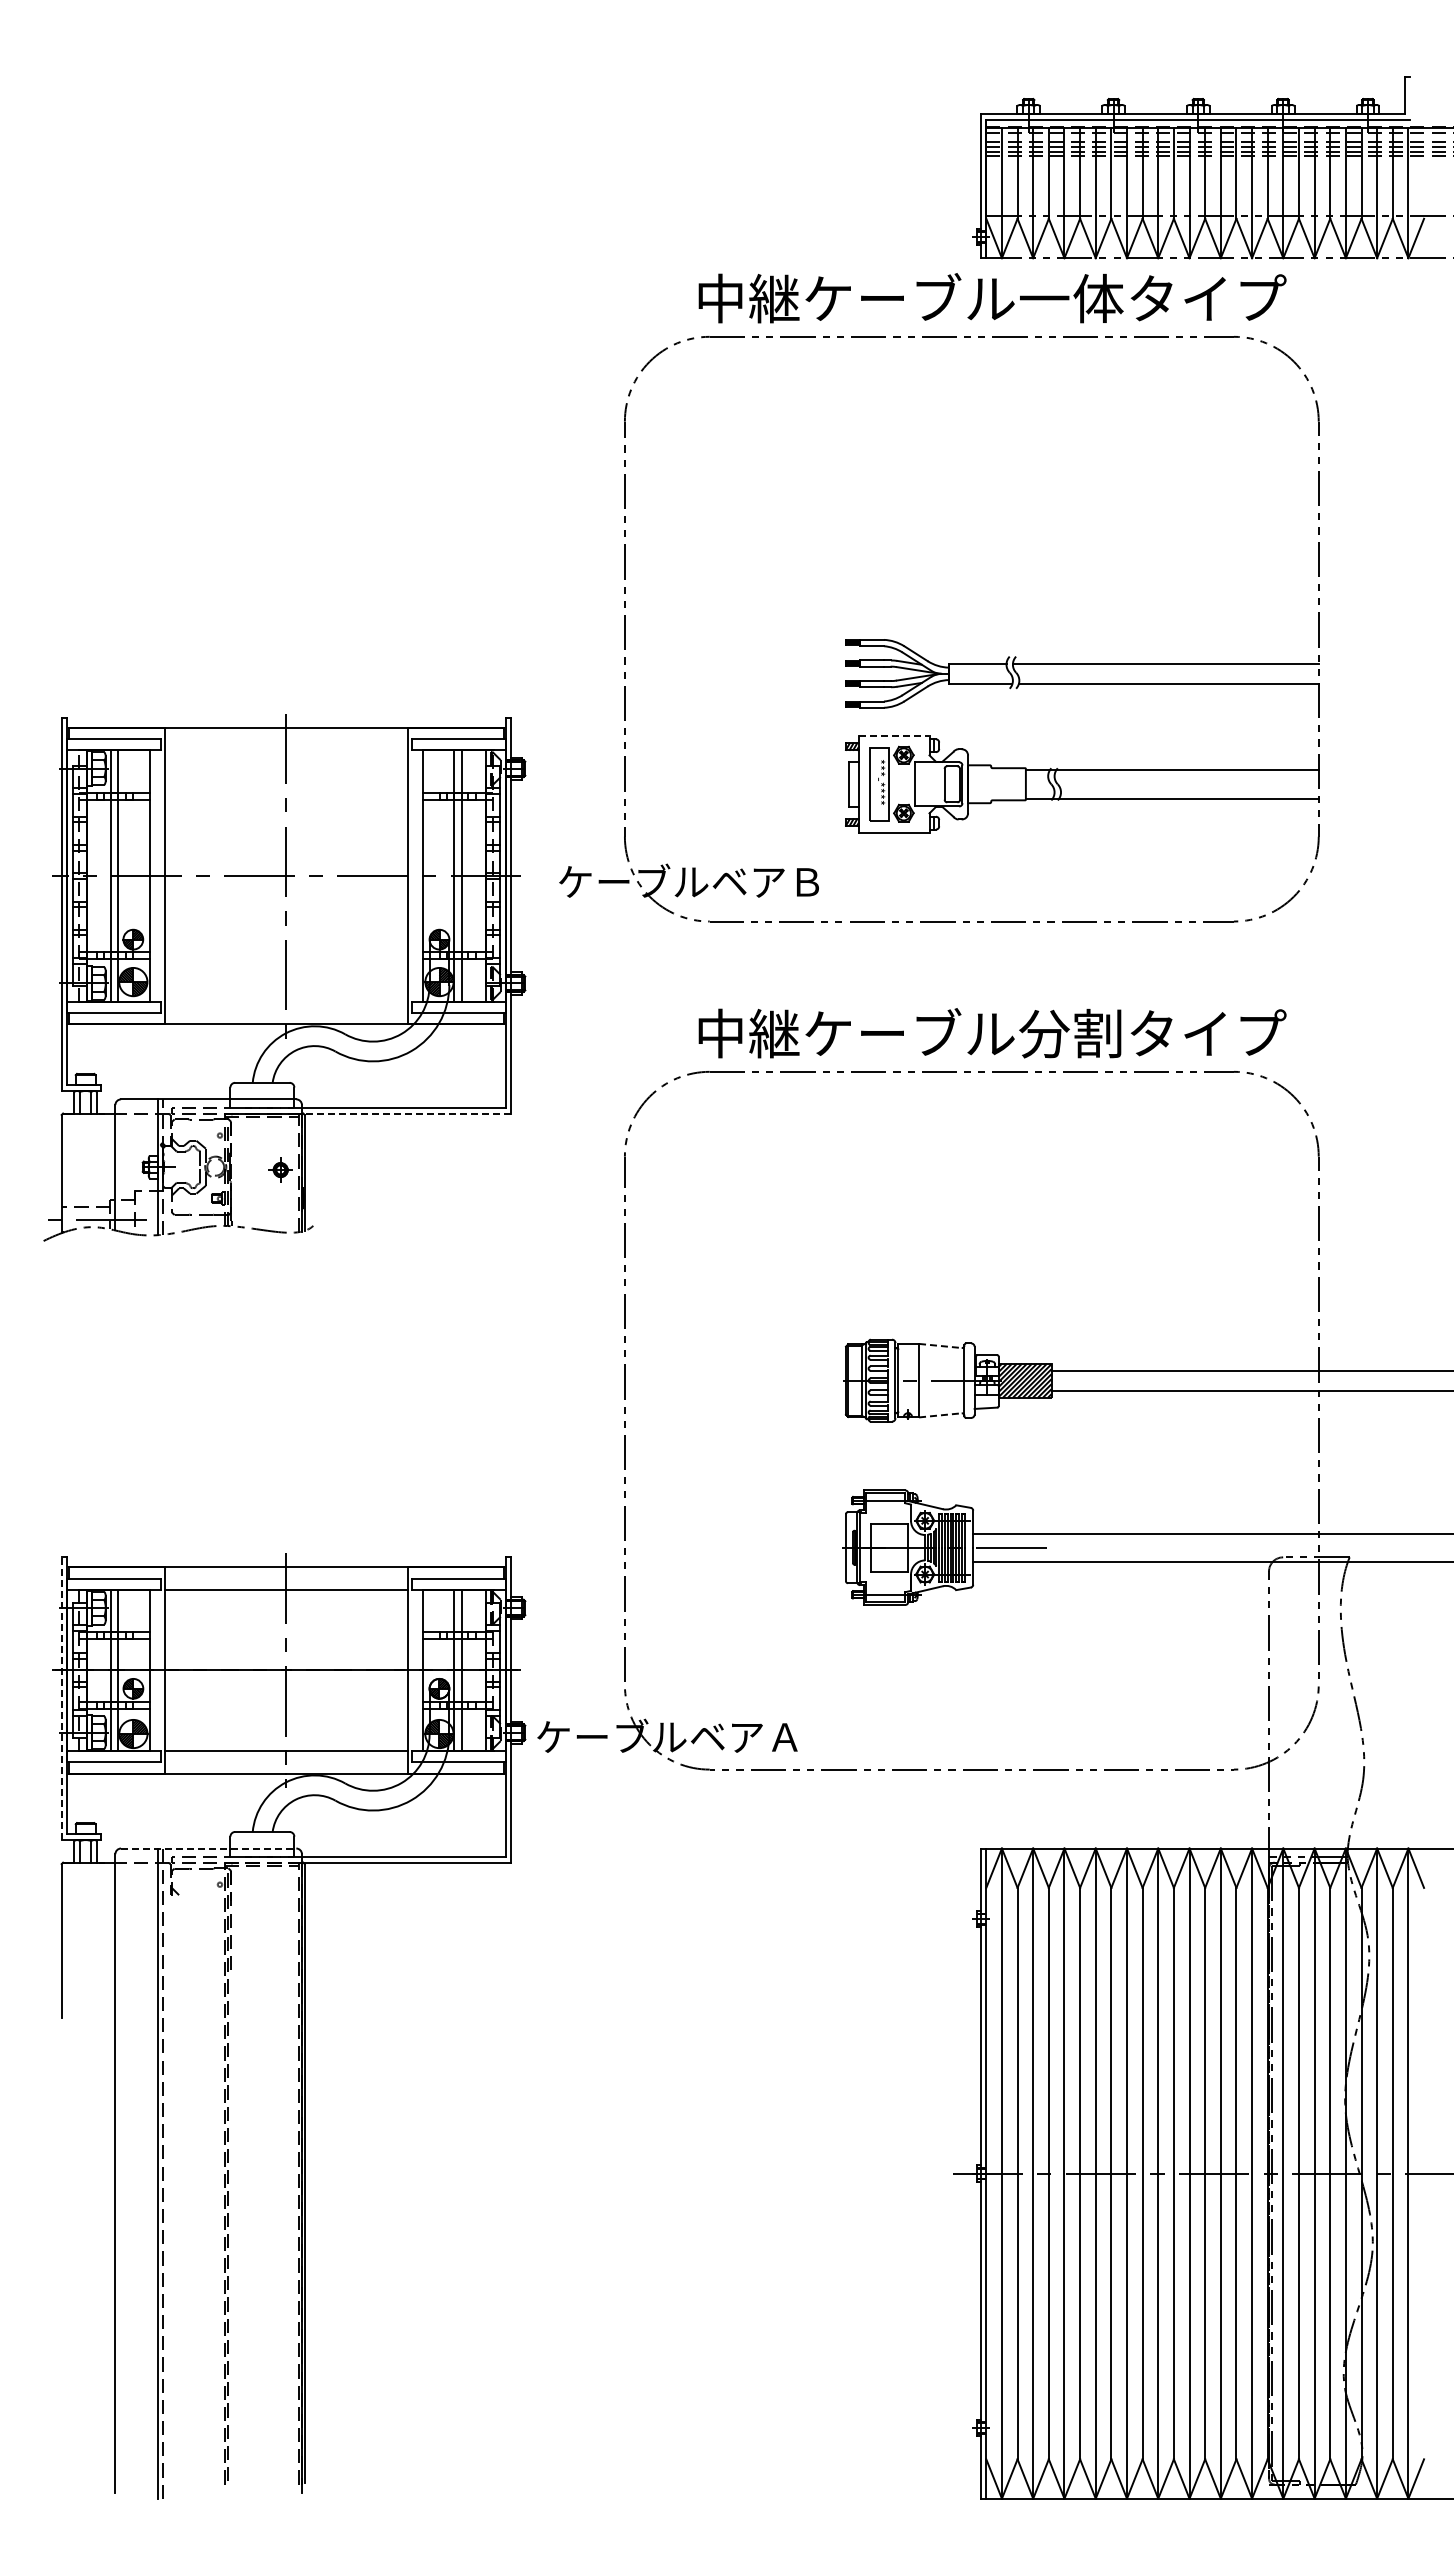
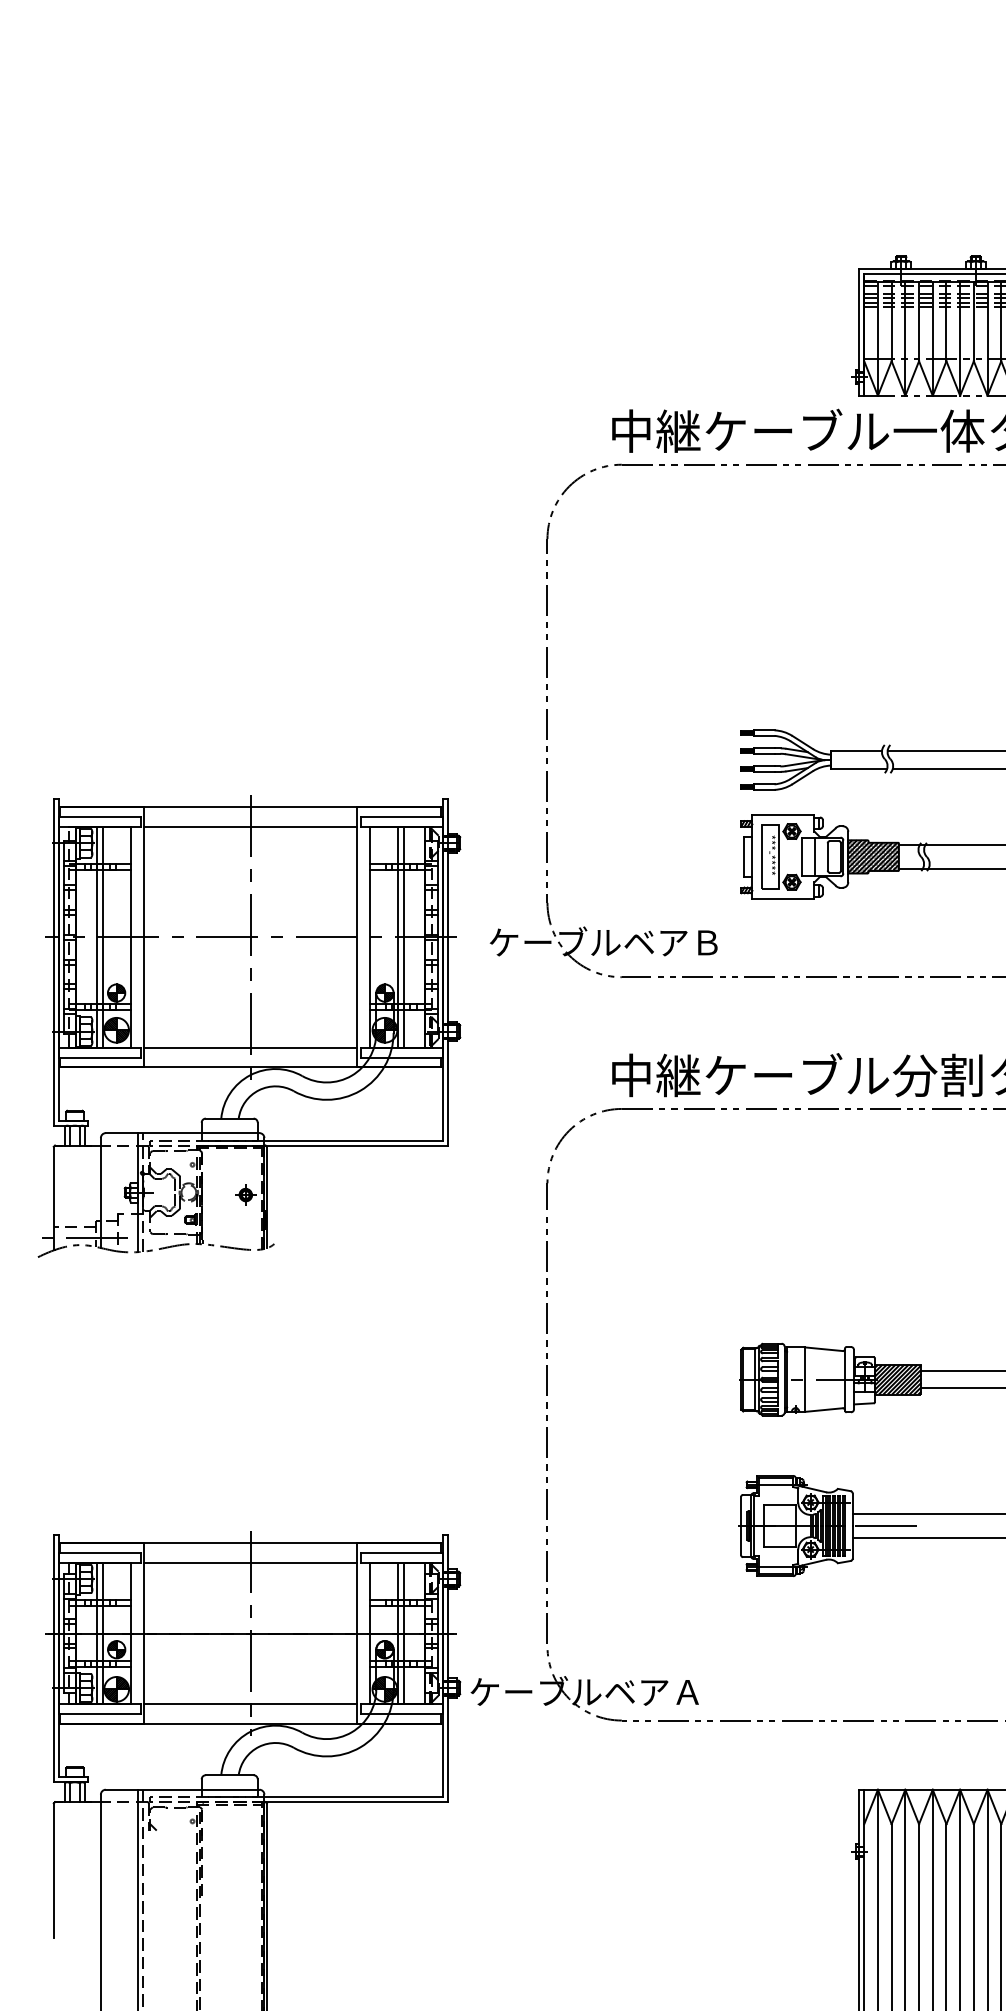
line: (894, 736) -> (783, 815), dashed -> solid
line: (286, 750) -> (250, 827), added
line: (929, 784) -> (814, 857), added
hatch: (996, 784) -> (873, 857), added
line: (286, 1001) -> (250, 1047), added
line: (406, 1113) -> (356, 1145), dashed -> solid
line: (940, 1345) -> (824, 1348), dashed -> solid
line: (940, 1415) -> (824, 1410), dashed -> solid
line: (61, 1698) -> (53, 1658), dashed -> solid
line: (208, 1848) -> (182, 1789), dashed -> solid

